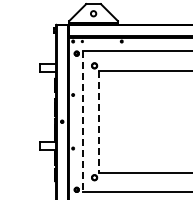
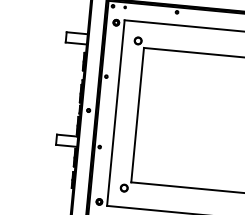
line: (82, 121) -> (115, 112), dashed -> solid
line: (99, 122) -> (137, 116), dashed -> solid

